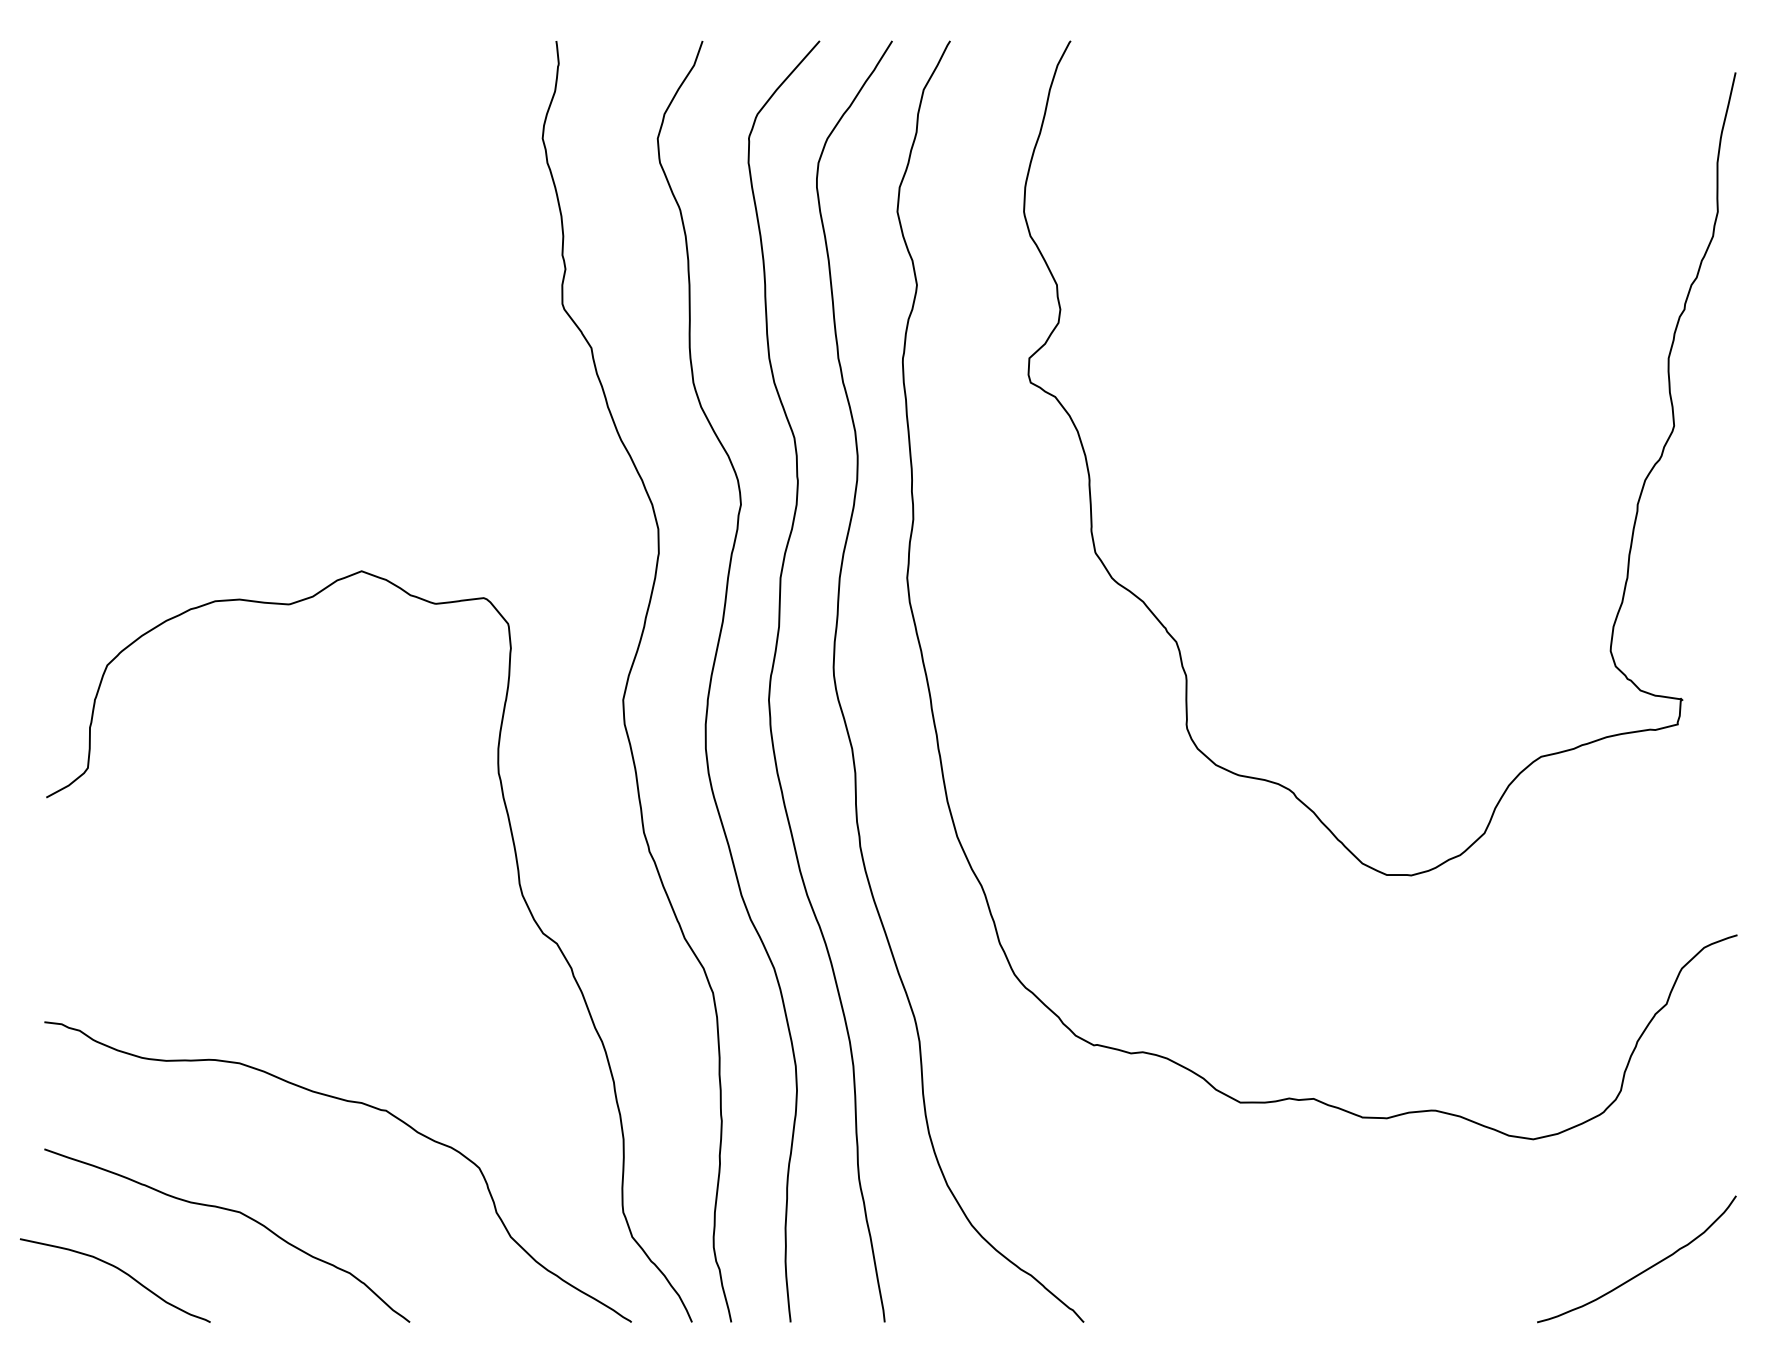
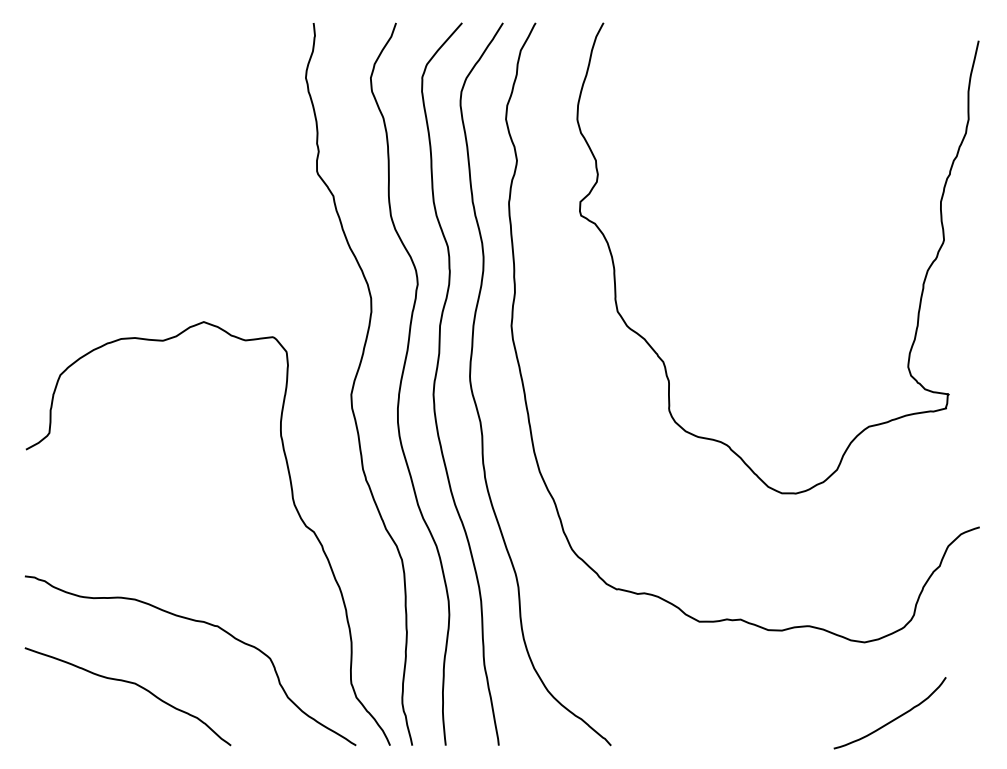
curve: (118, 1270) -> (66, 716), removed
curve: (1641, 1270) -> (892, 719), moved

